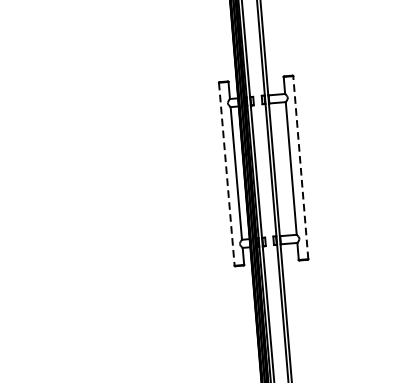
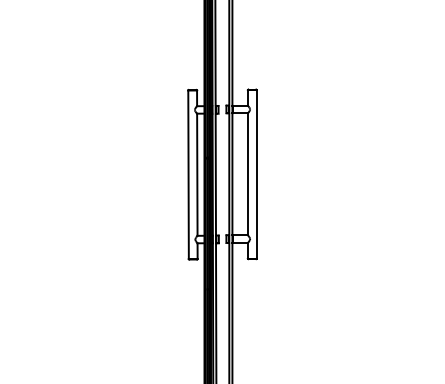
line: (300, 166) -> (256, 173), dashed -> solid
line: (226, 175) -> (188, 175), dashed -> solid

